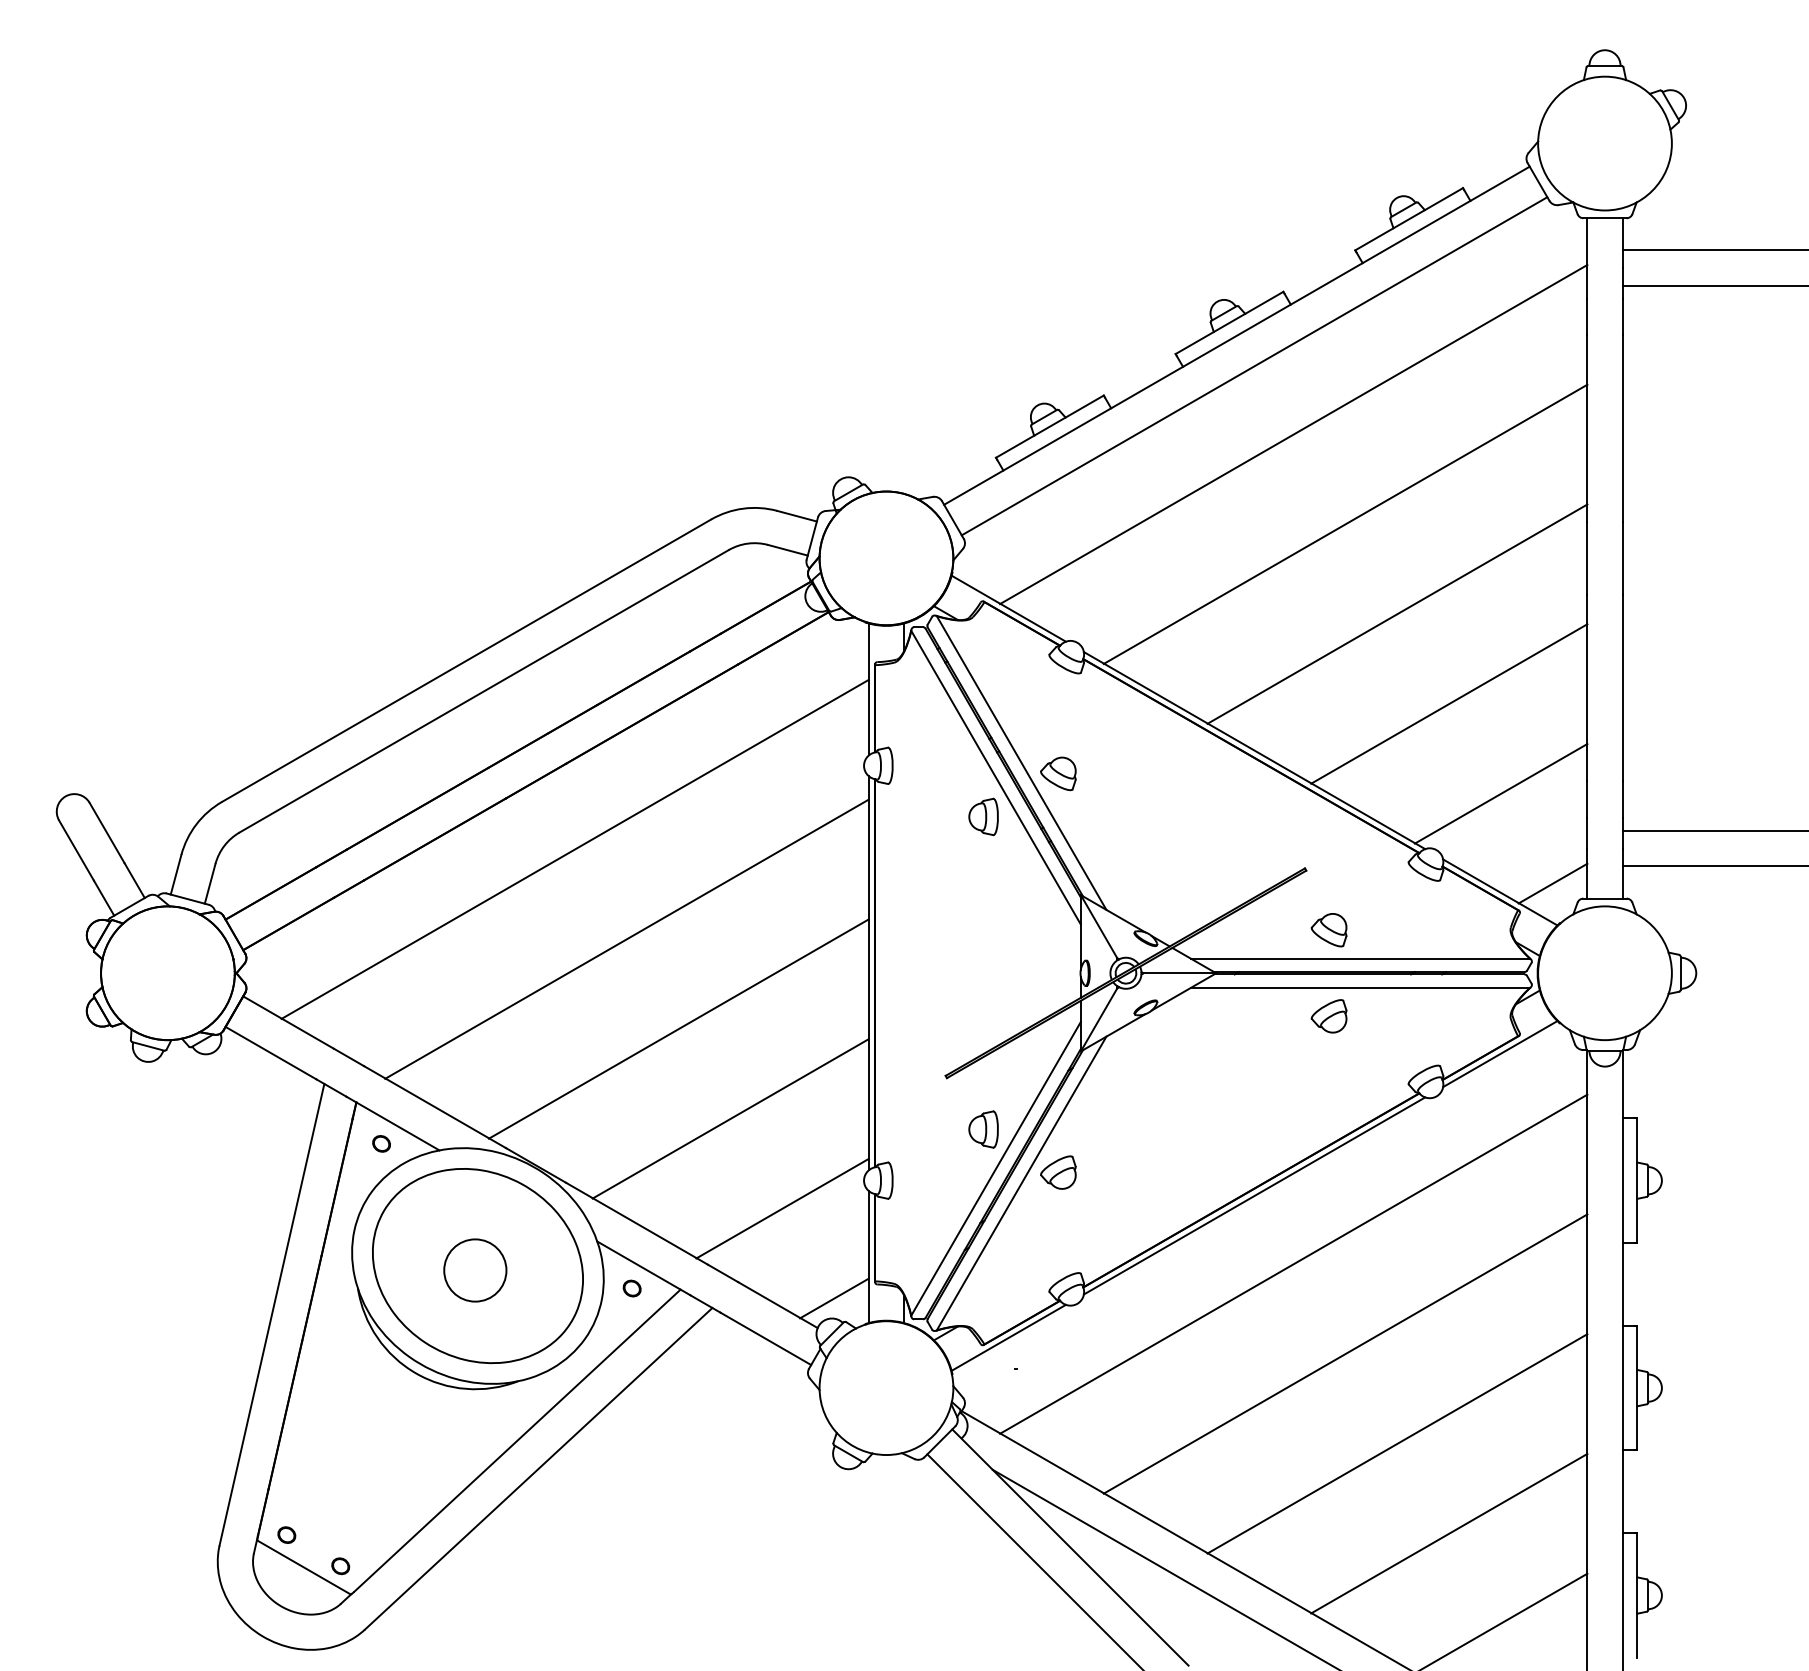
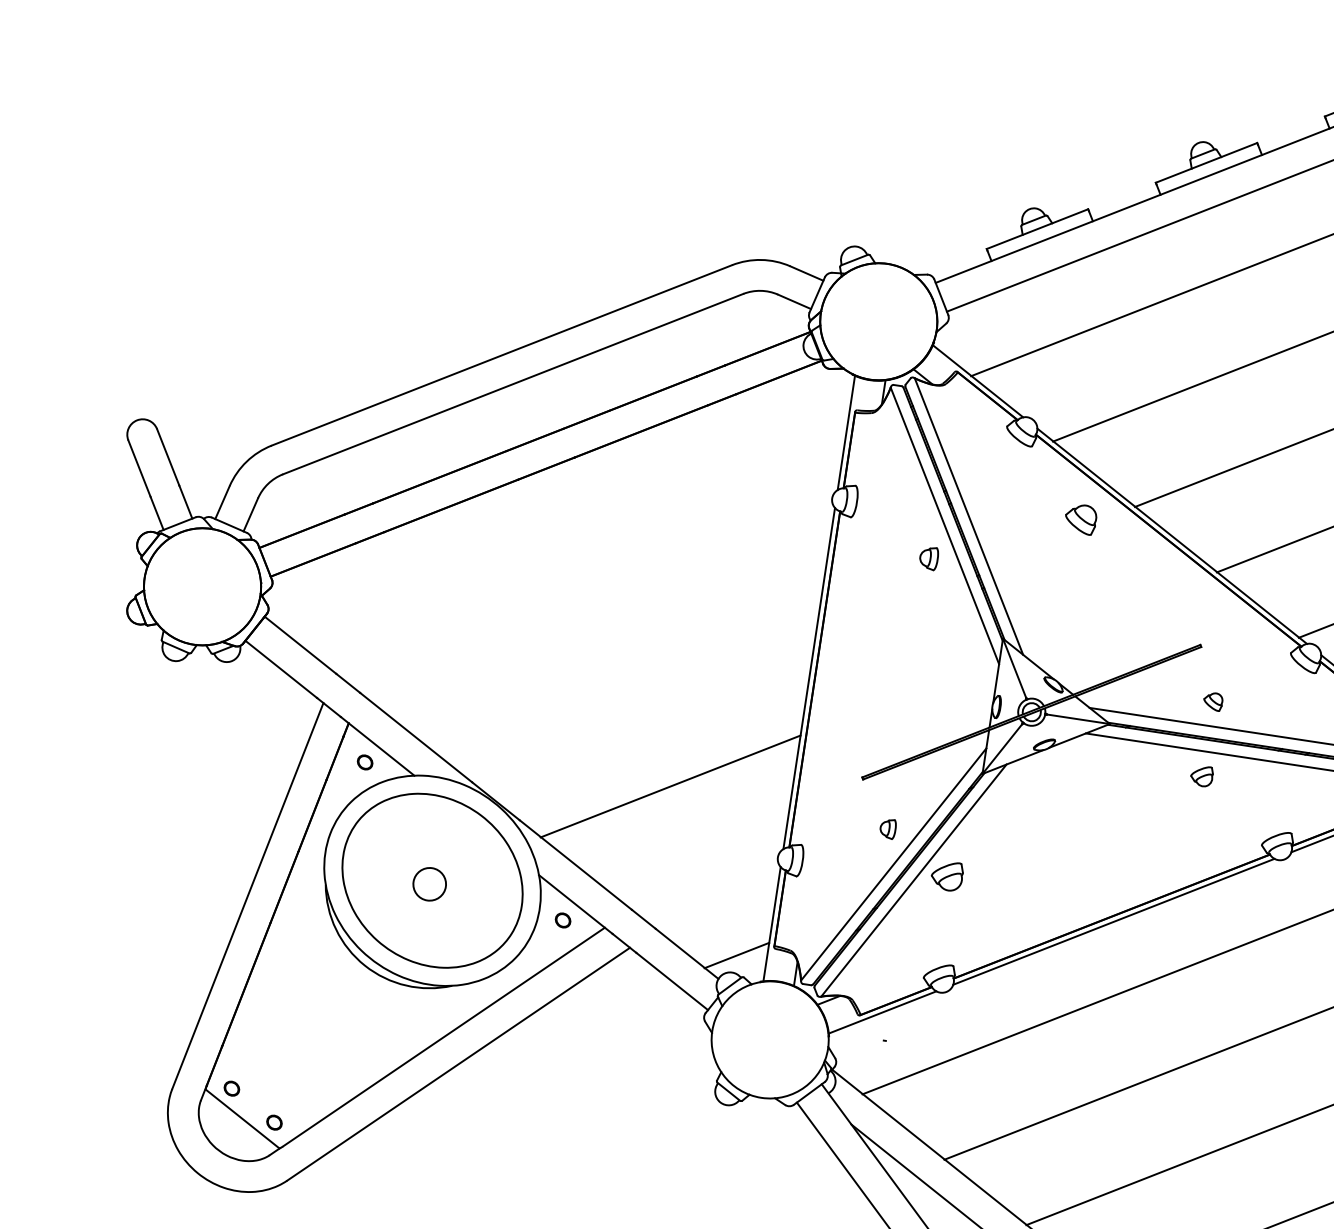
part: (1058, 773) -> (1080, 518), moved
part: (983, 816) -> (928, 557), size x0.7
line: (574, 848) -> (570, 532), removed
part: (1328, 930) -> (1212, 701), size x0.6
line: (626, 938) -> (604, 616), removed
part: (1328, 1016) -> (1201, 776), size x0.7
line: (678, 1028) -> (637, 701), removed
part: (983, 1129) -> (888, 828), size x0.6
line: (782, 1208) -> (703, 870), removed
circle: (475, 1270) -> (429, 884), size x0.6

